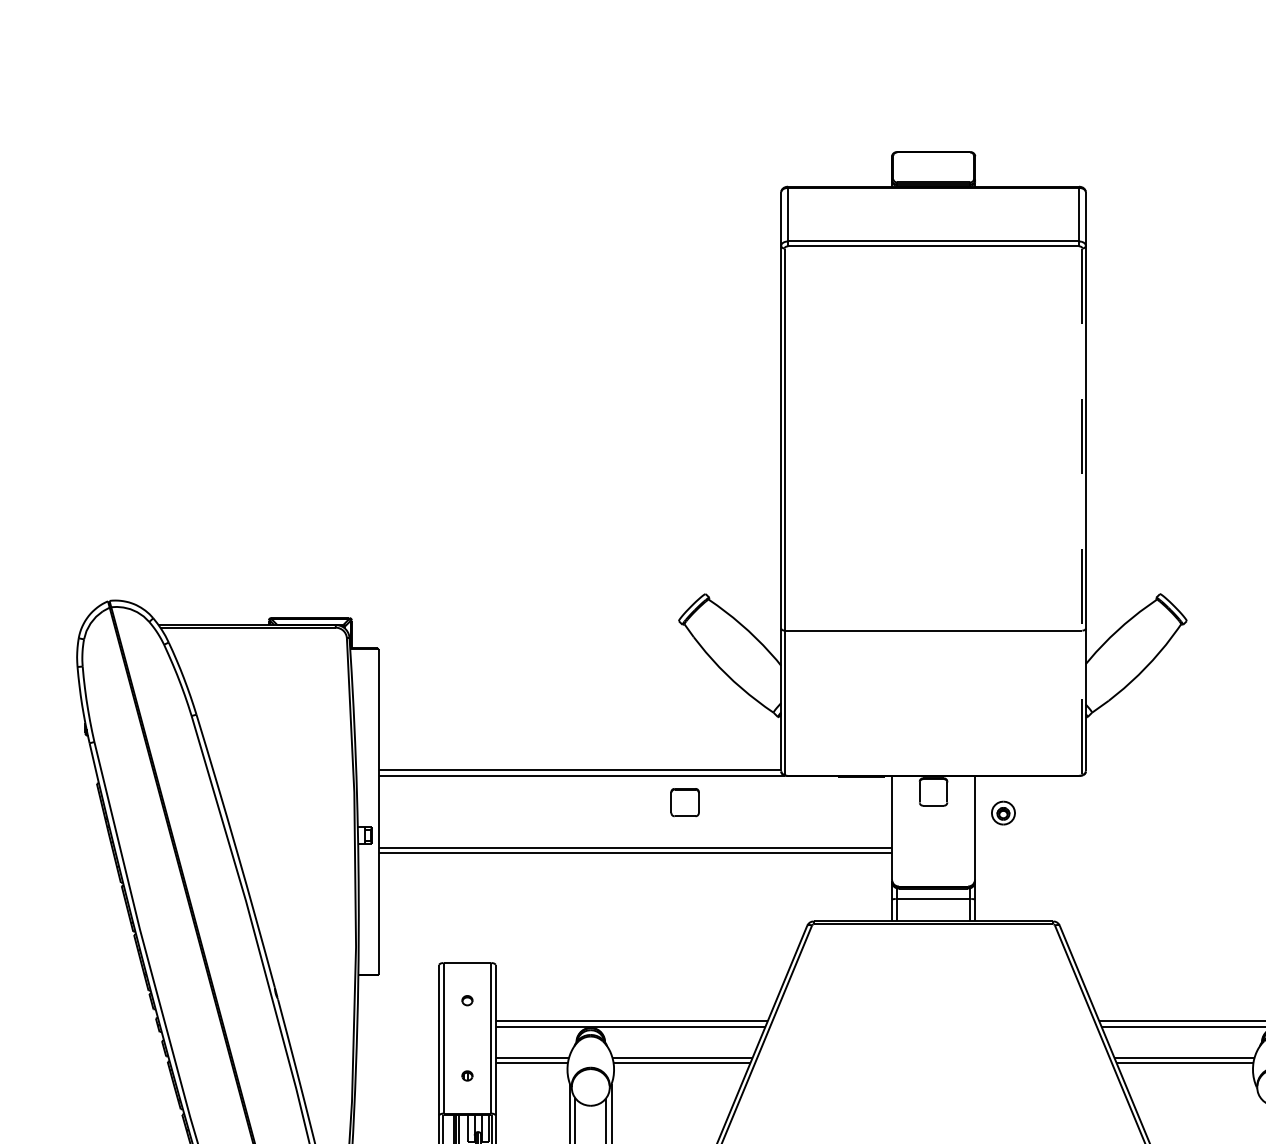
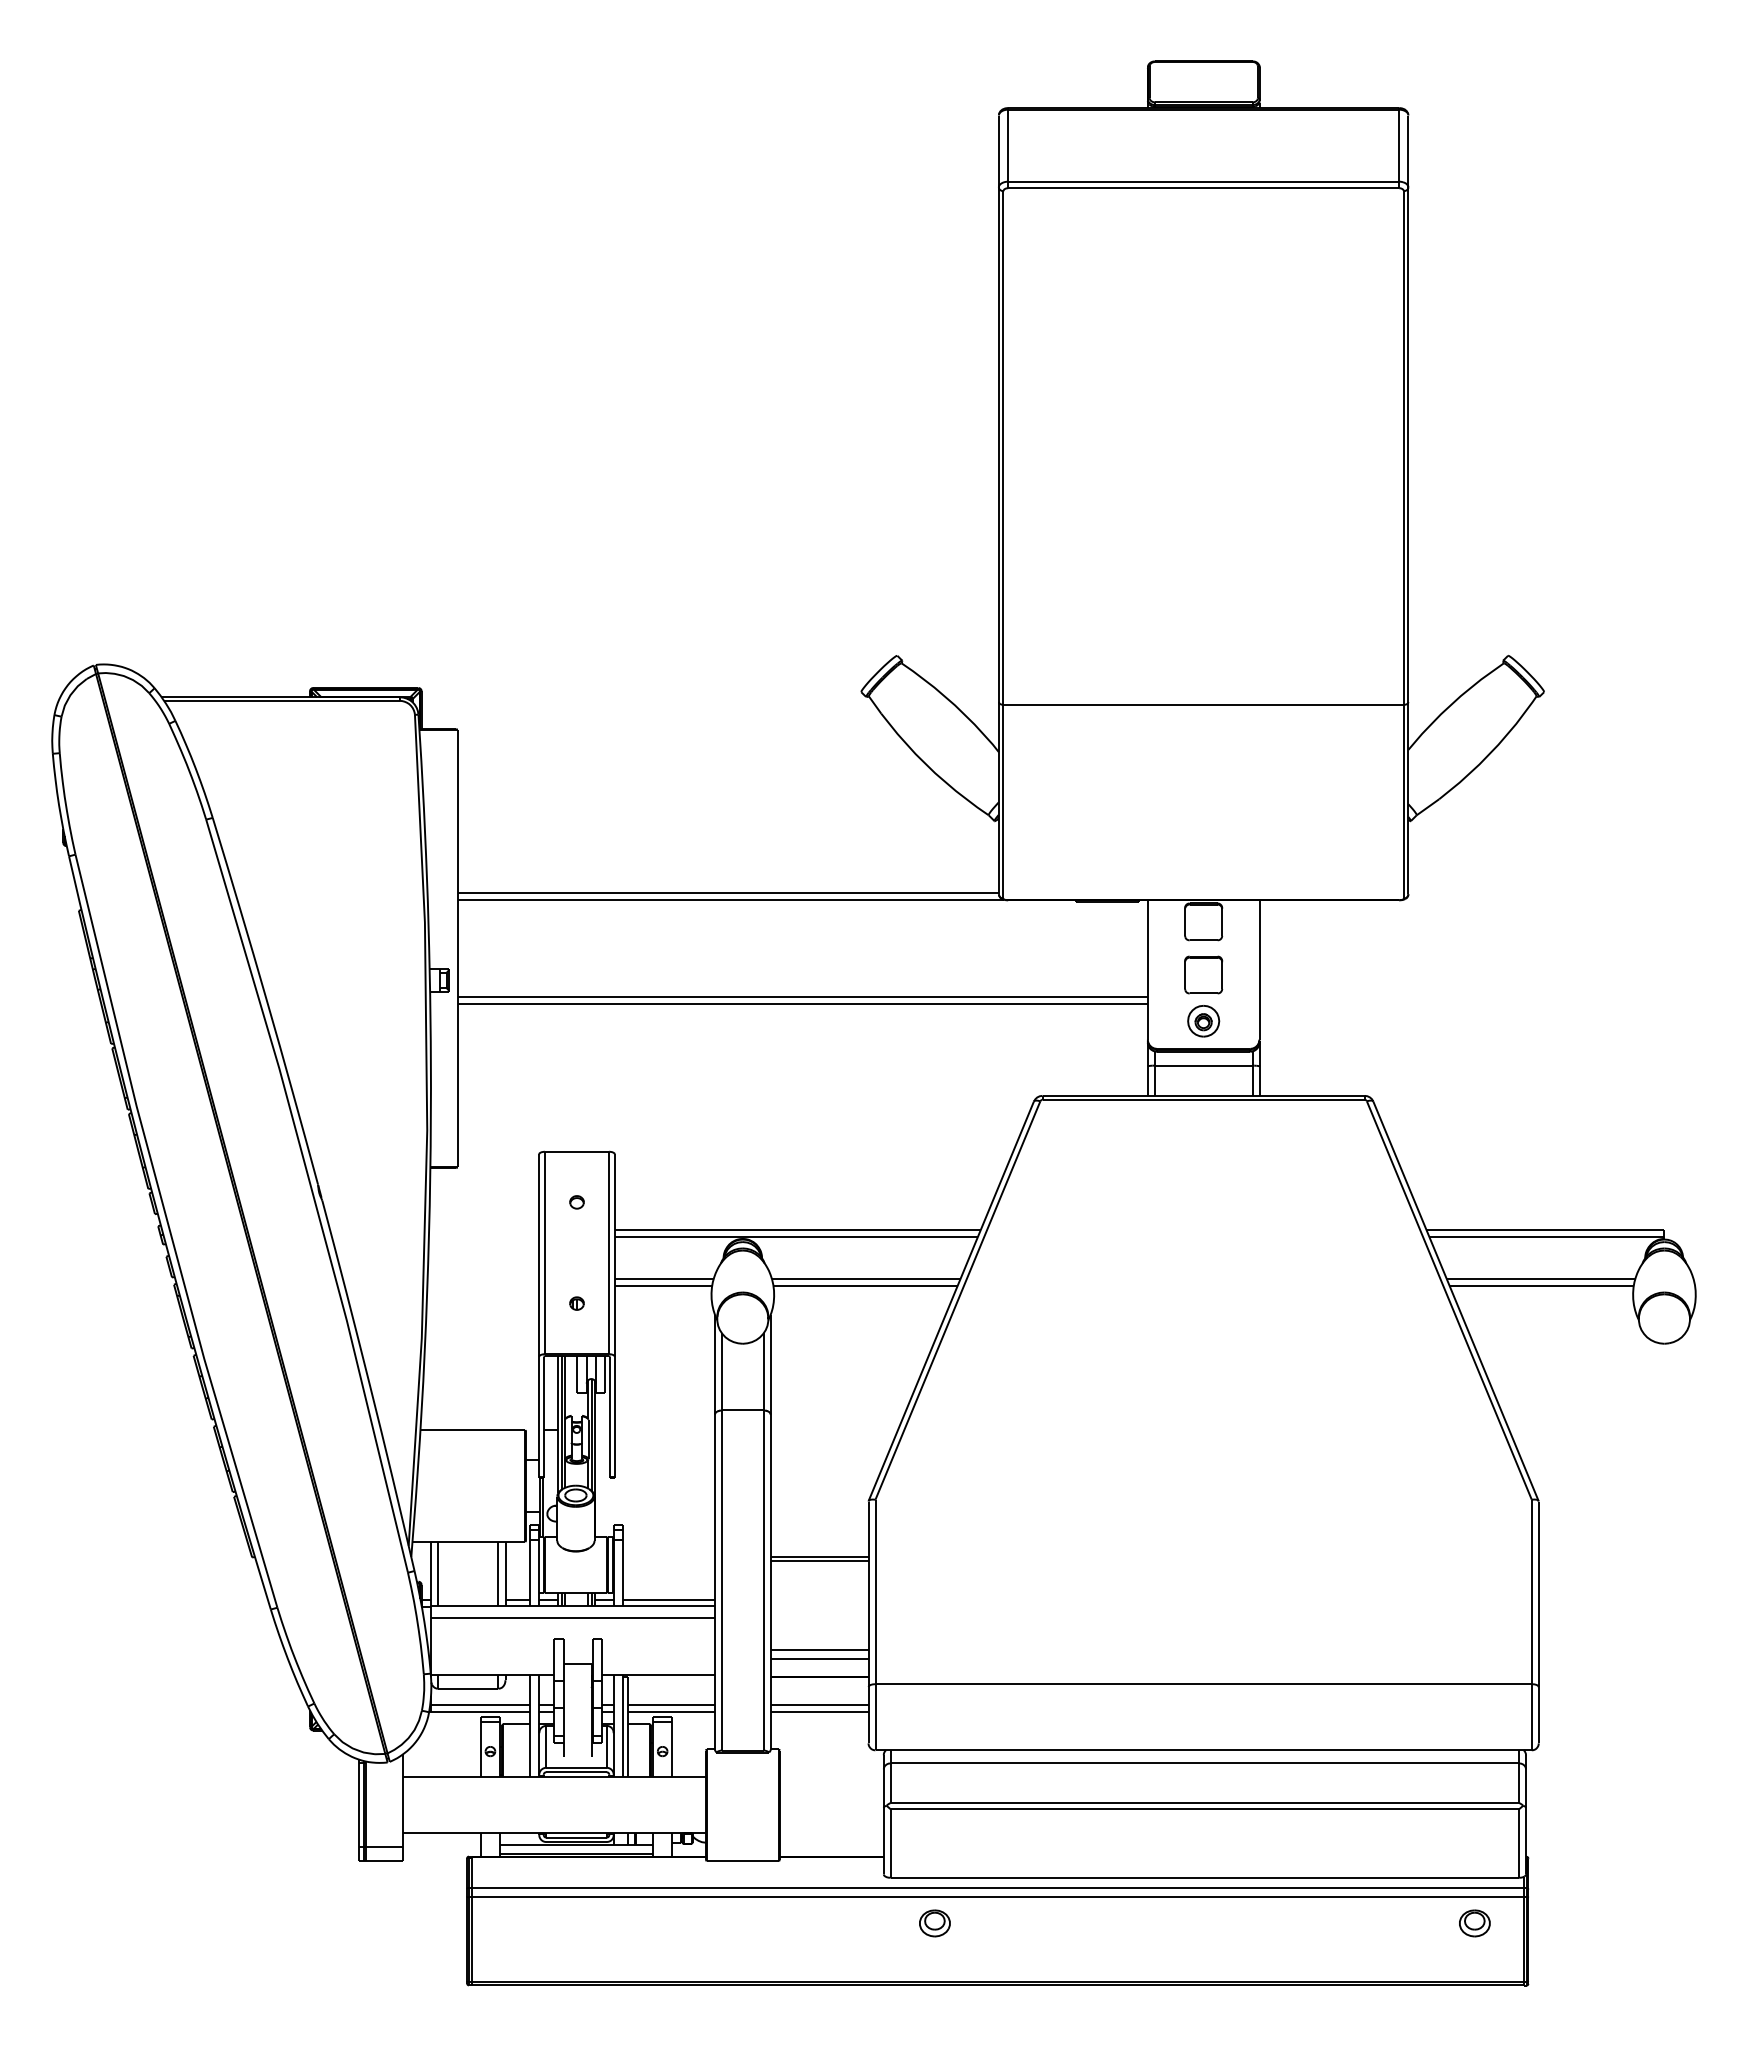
line: (1082, 511) -> (1403, 544), dashed -> solid
part: (684, 802) -> (1203, 974), moved
part: (1003, 813) -> (1203, 1021), moved

